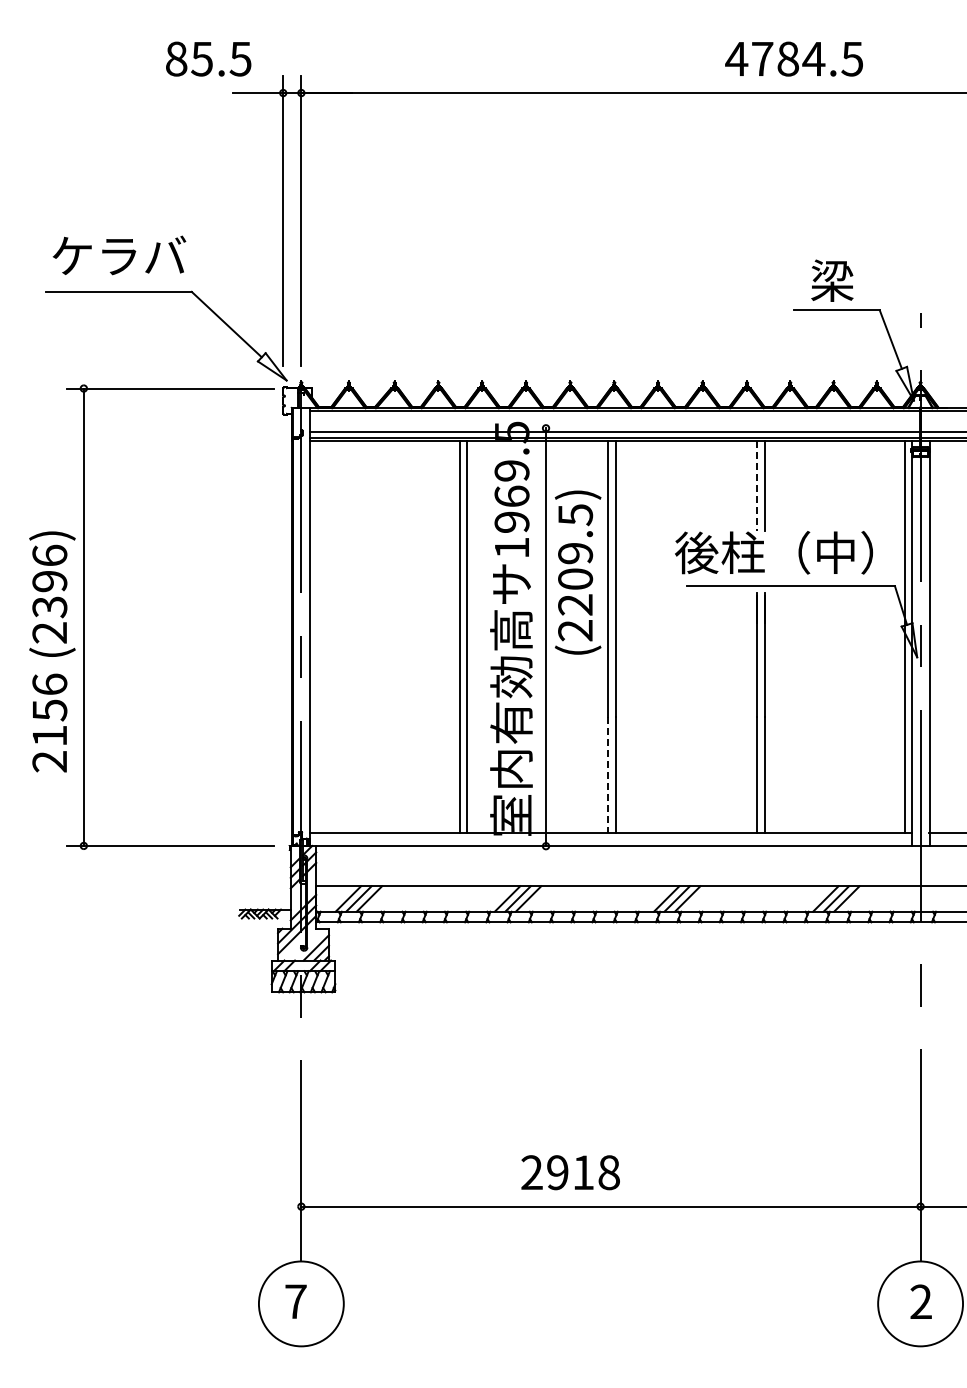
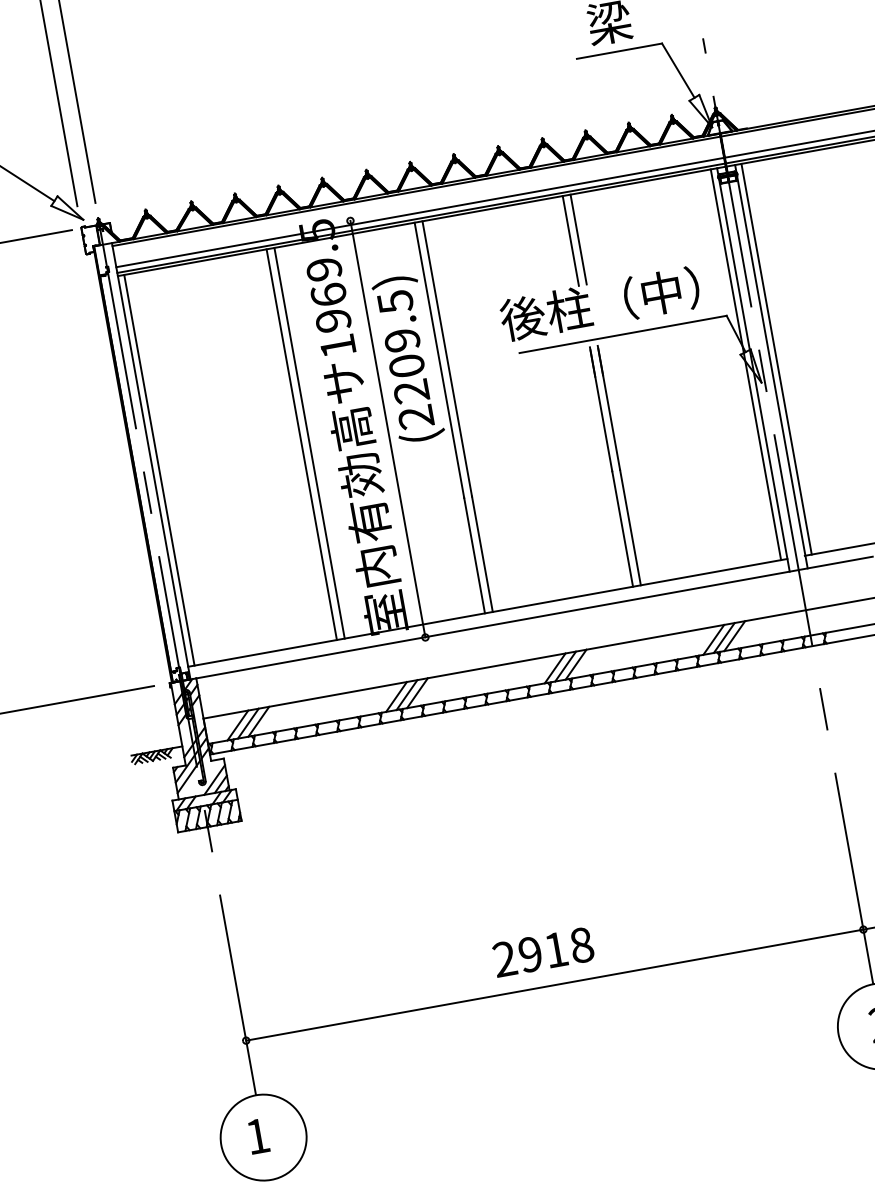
line: (756, 486) -> (570, 241), dashed -> solid
line: (316, 637) -> (159, 470), added
line: (935, 637) -> (776, 359), added
line: (608, 775) -> (475, 555), dashed -> solid
text: (570, 1172) -> (543, 952), moved
text: (295, 1301) -> (257, 1136), 7 -> 1

